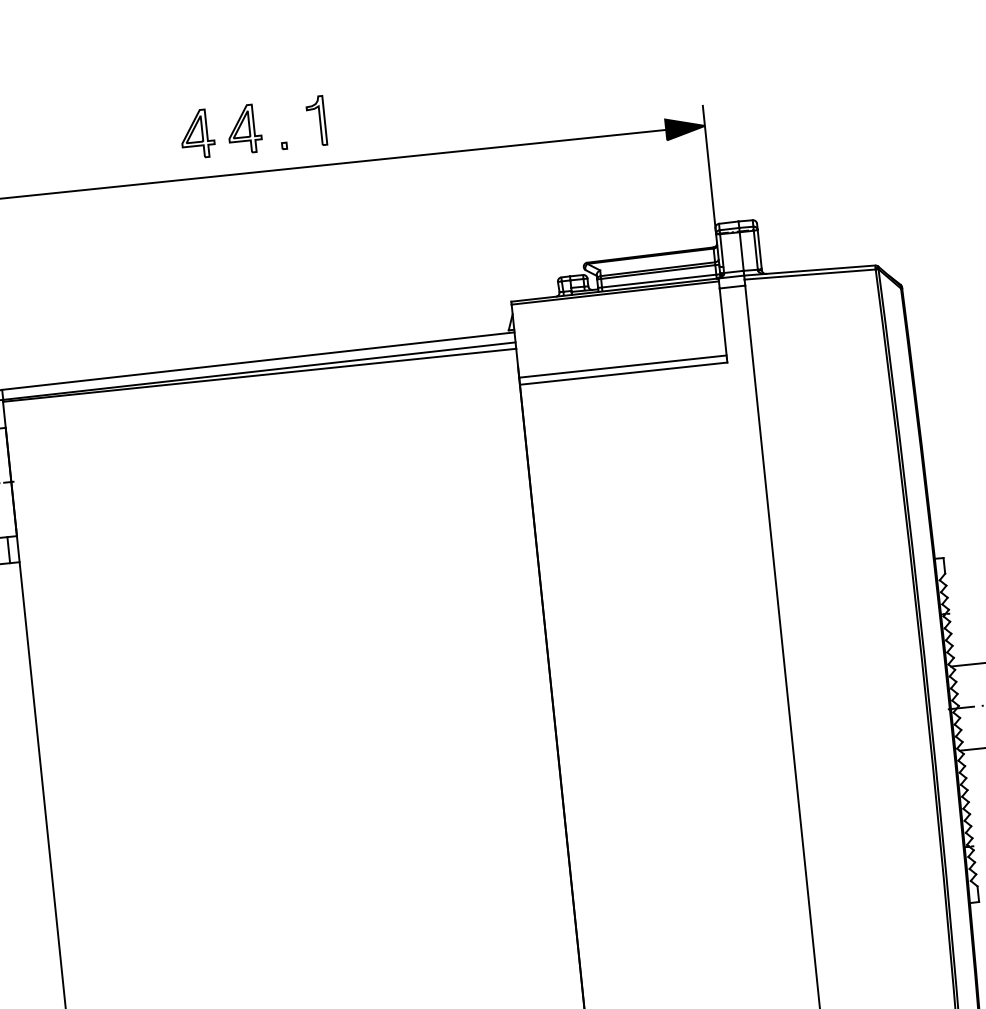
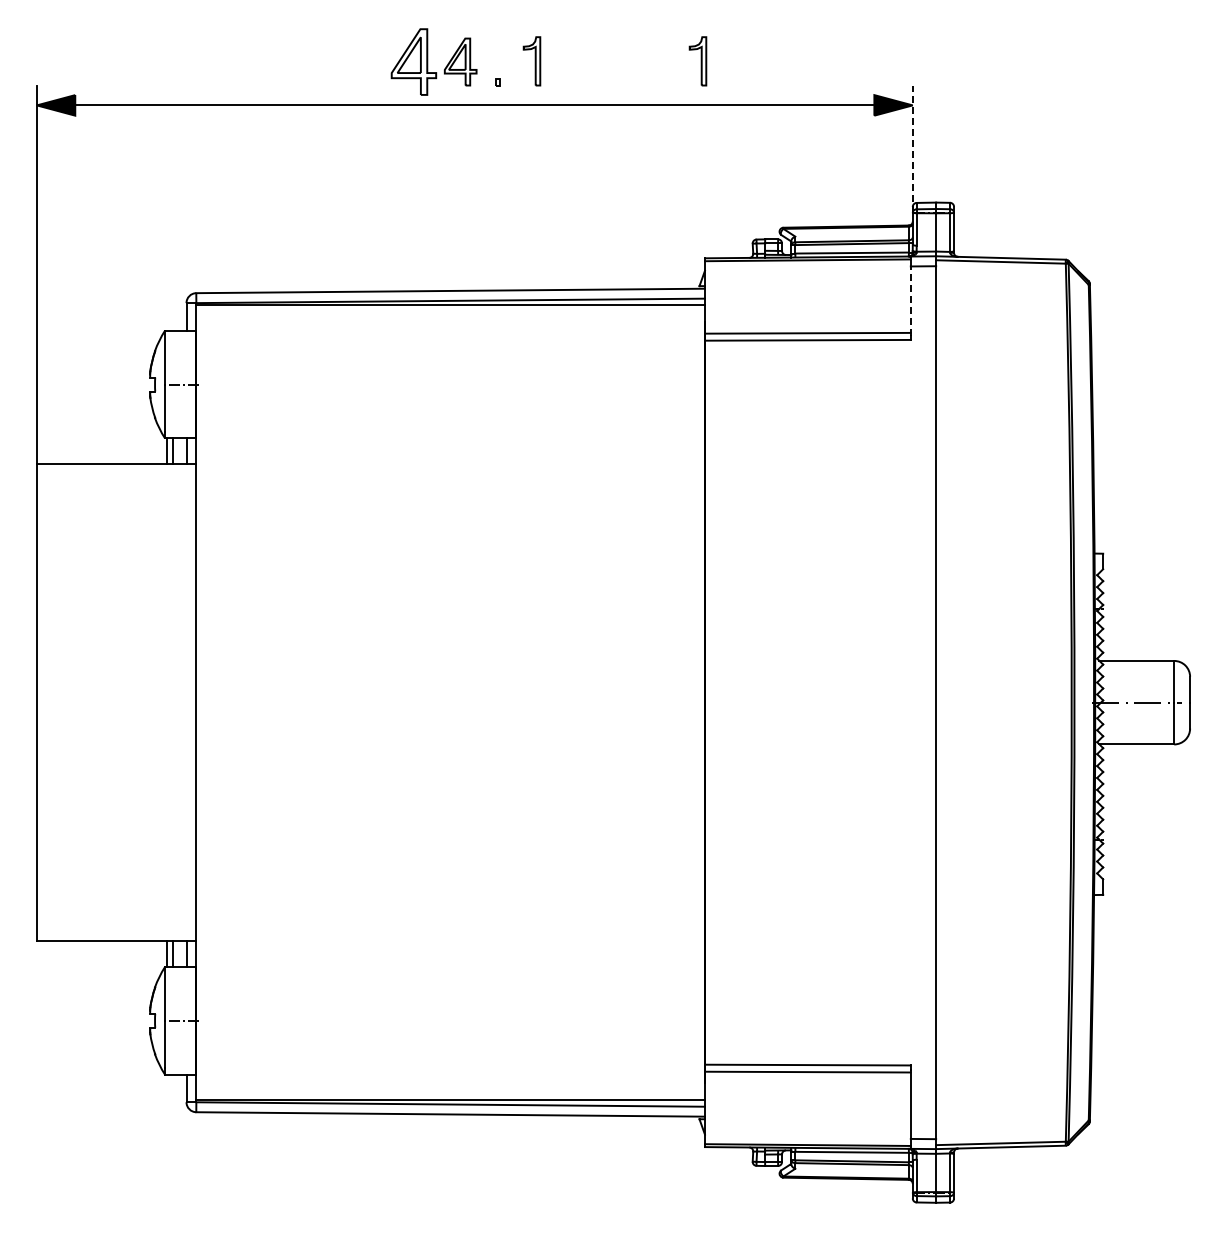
part: (483, 104) -> (697, 61), added
part: (197, 133) -> (413, 61), size x1.4
line: (709, 170) -> (912, 149), solid -> dashed
line: (723, 323) -> (910, 301), solid -> dashed

